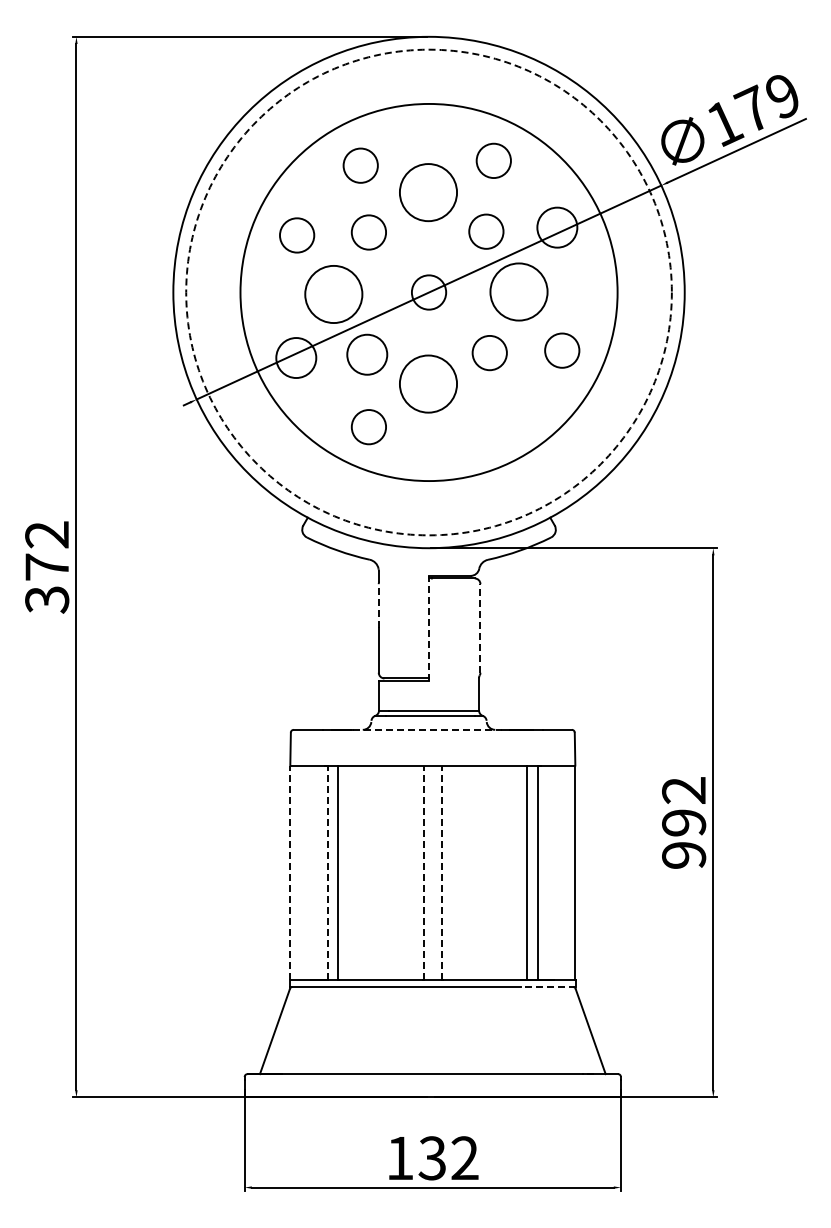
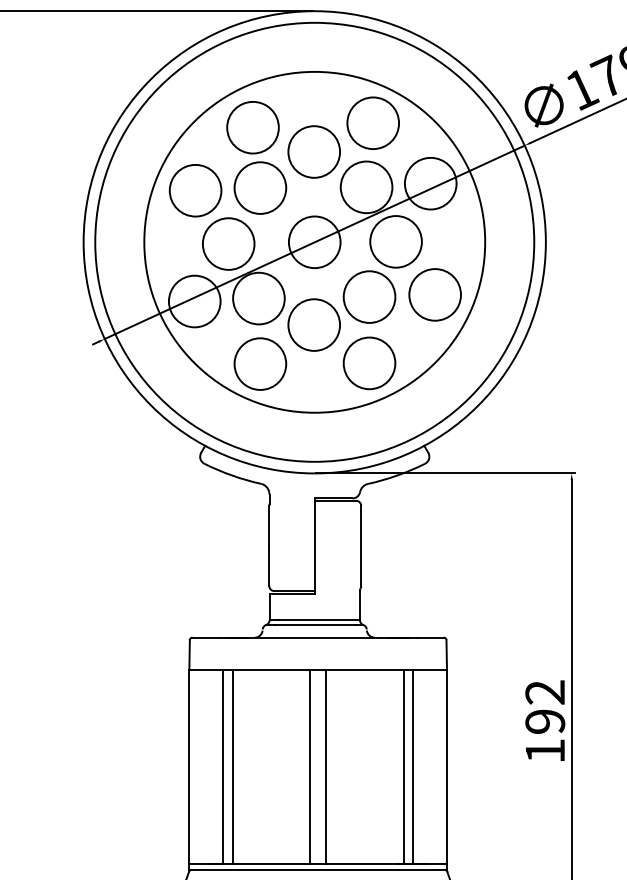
circle: (493, 160) -> (373, 122), size x1.67
circle: (360, 165) -> (252, 127), size x1.67
circle: (556, 227) -> (429, 183), size x1.43
circle: (485, 231) -> (365, 187), size x1.67
circle: (368, 232) -> (260, 188), size x1.67
circle: (296, 235) -> (194, 190), size x1.67
circle: (428, 292) -> (314, 242), dashed -> solid
circle: (428, 292) -> (314, 242), size x1.67
circle: (561, 350) -> (434, 294), size x1.67
circle: (489, 352) -> (369, 296), size x1.67
circle: (366, 354) -> (258, 298), size x1.43
circle: (295, 357) -> (194, 301), size x1.43
circle: (368, 426) -> (260, 363), size x1.67
circle: (489, 426) -> (369, 363), added
line: (378, 605) -> (269, 525), dashed -> solid
line: (480, 627) -> (361, 545), dashed -> solid
line: (429, 628) -> (315, 546), dashed -> solid
line: (428, 729) -> (314, 637), dashed -> solid
text: (684, 855) -> (545, 751), 992 -> 192
line: (290, 872) -> (189, 766), dashed -> solid
line: (327, 872) -> (222, 766), dashed -> solid
line: (423, 872) -> (309, 766), dashed -> solid
line: (441, 872) -> (326, 766), dashed -> solid
line: (548, 986) -> (422, 869), dashed -> solid

